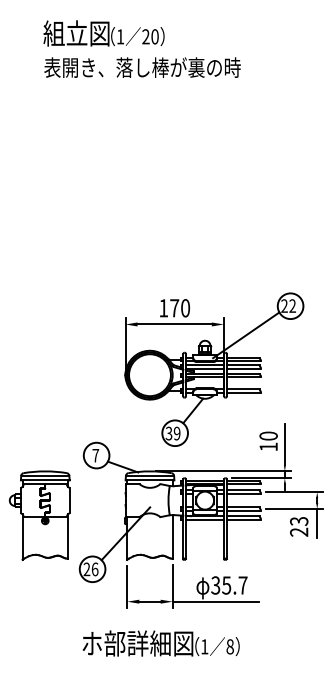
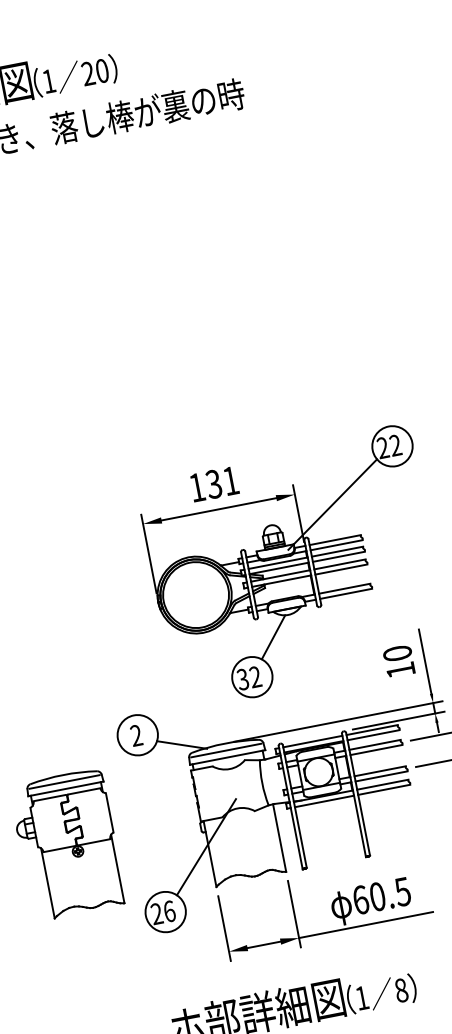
text: (180, 308) -> (223, 482), 170 -> 131
text: (176, 433) -> (254, 677), 39 -> 32
text: (95, 455) -> (136, 735), 7 -> 2
text: (229, 585) -> (381, 895), 35.7 -> 60.5

